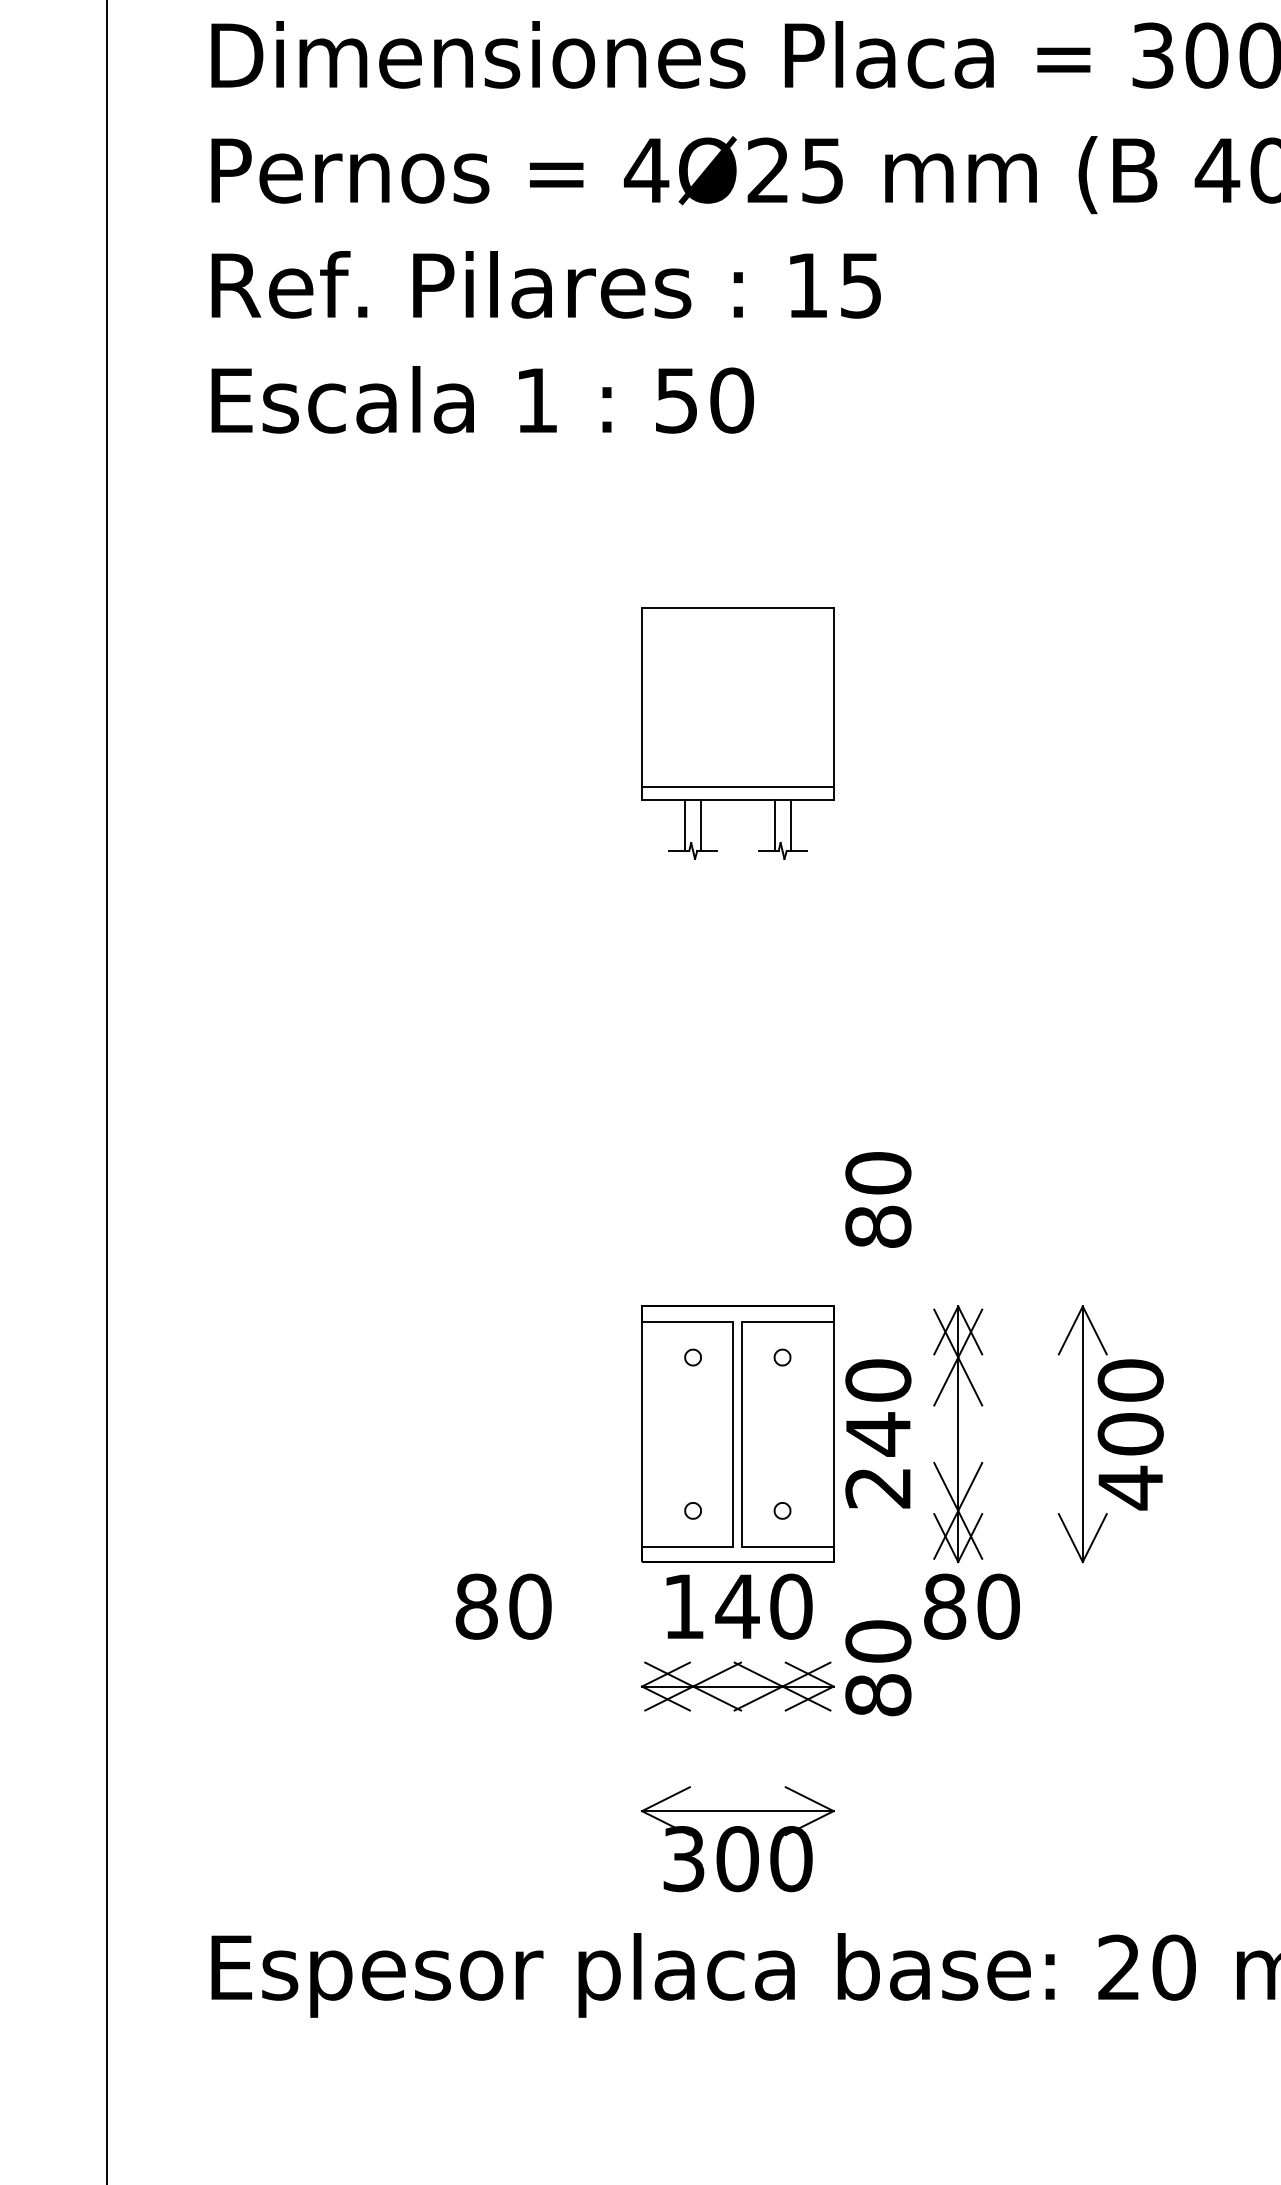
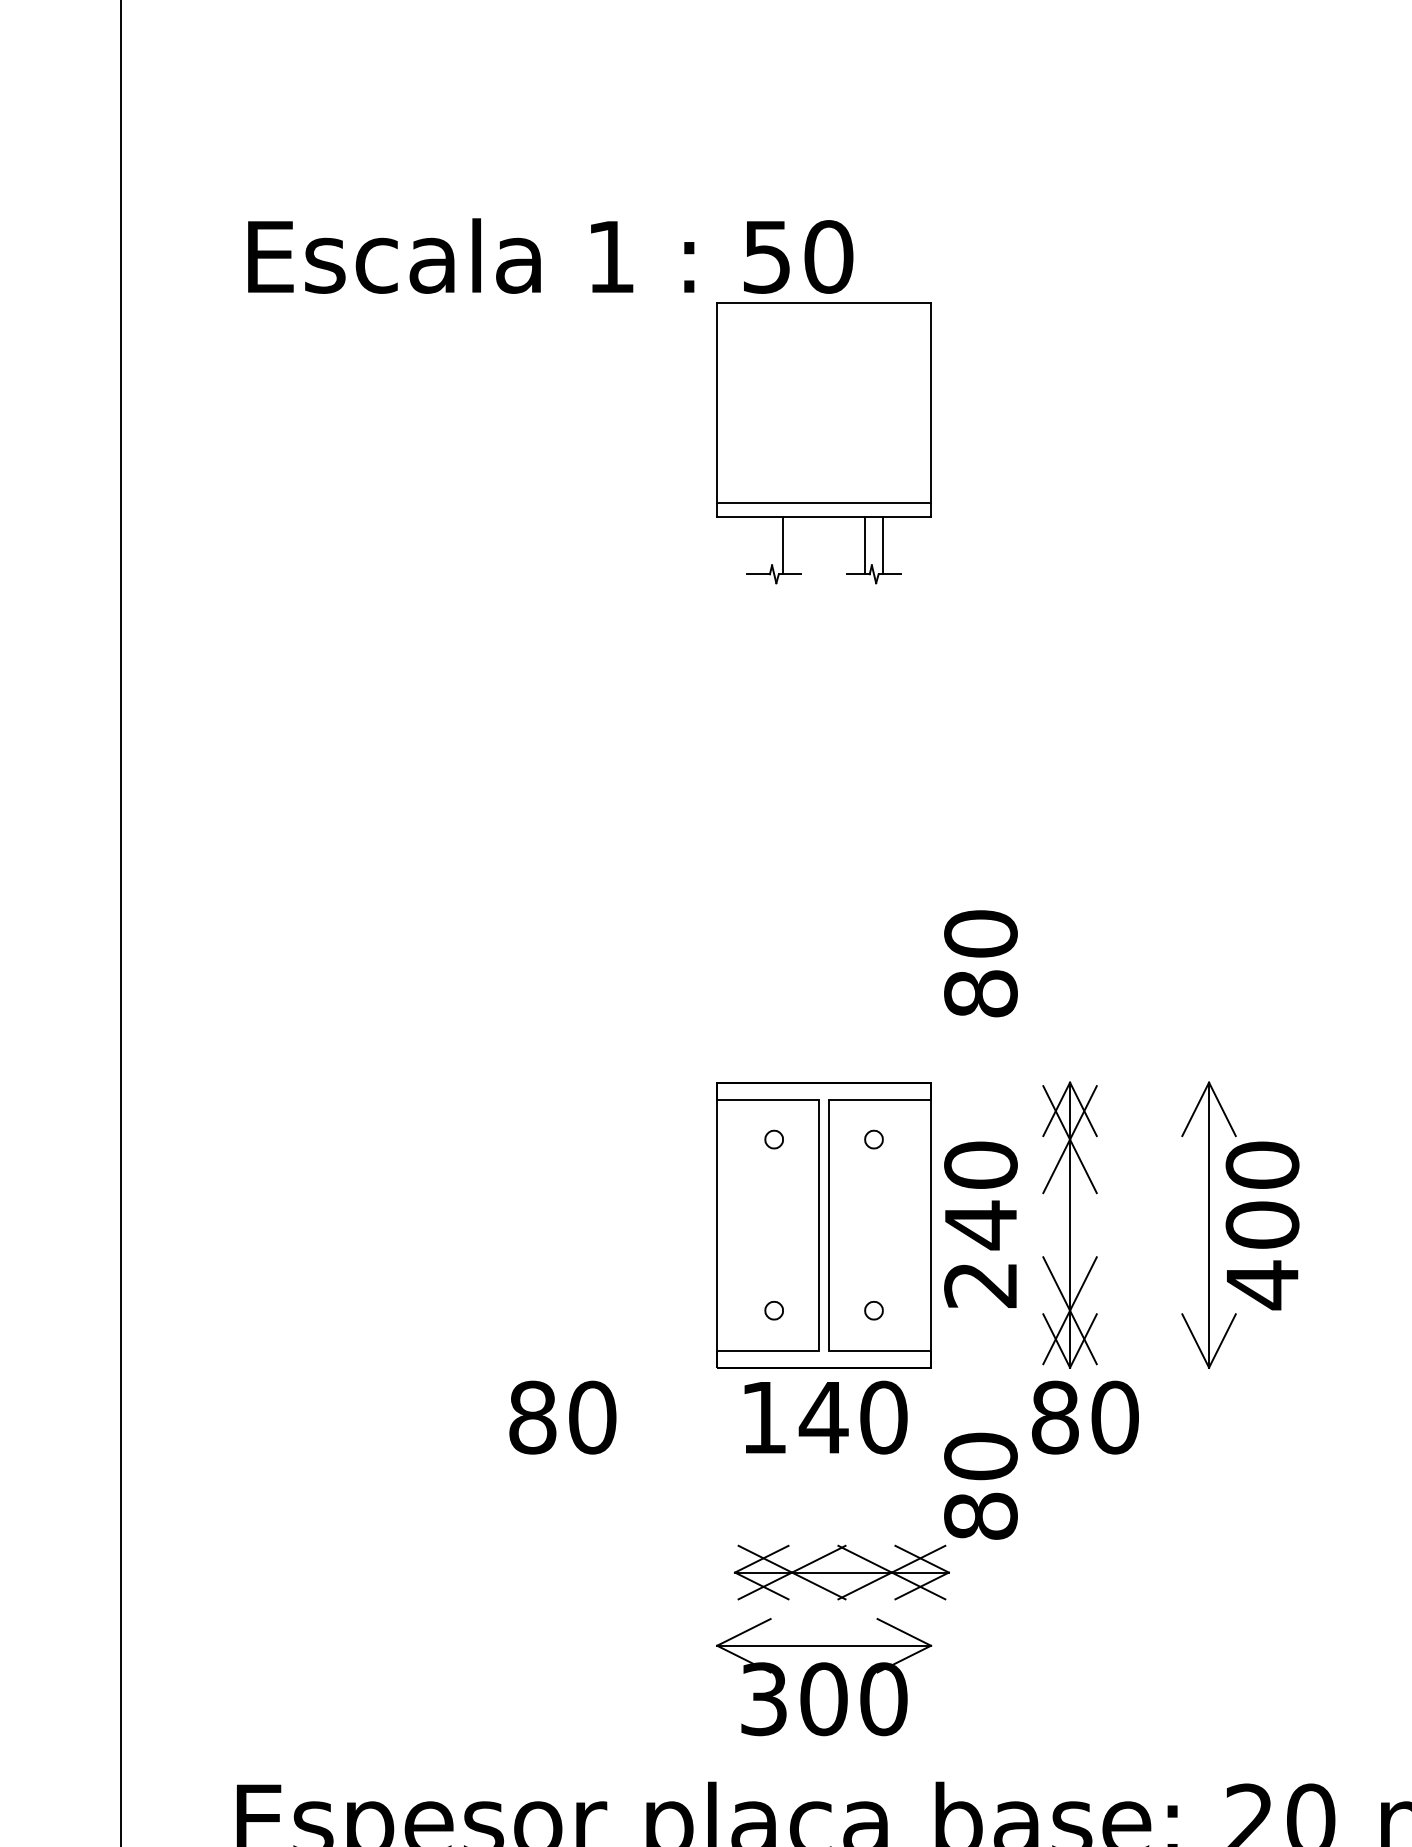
text: (482, 399) -> (550, 255), moved
line: (685, 824) -> (765, 544), removed
part: (737, 1686) -> (841, 1572), moved

